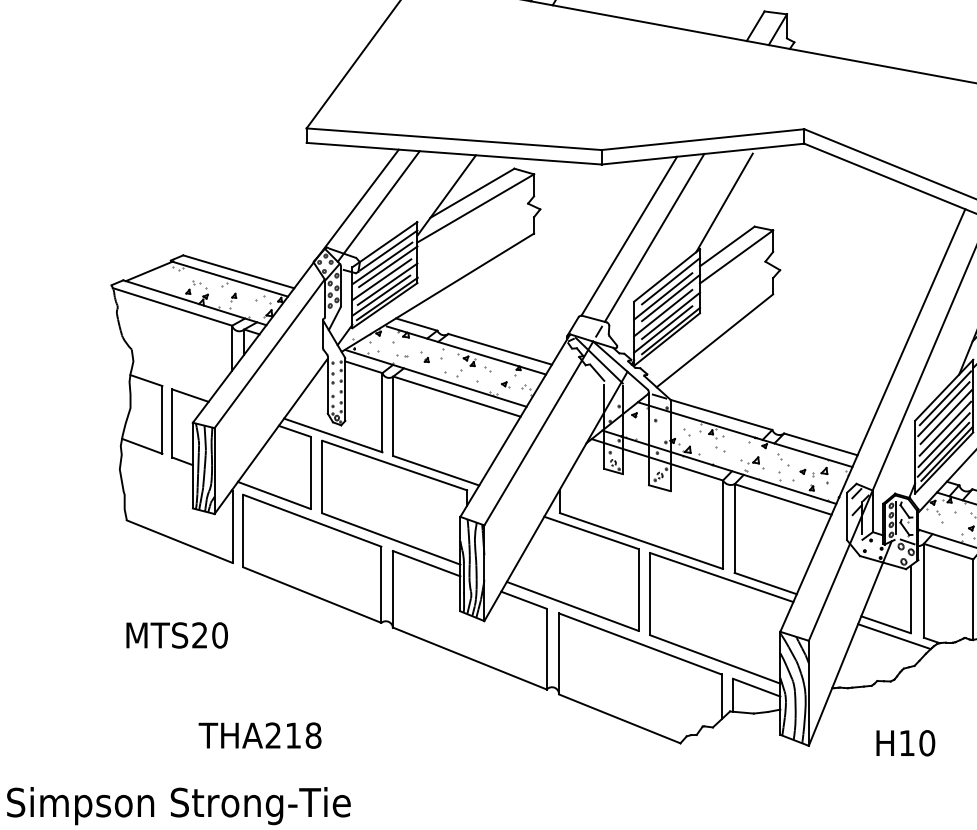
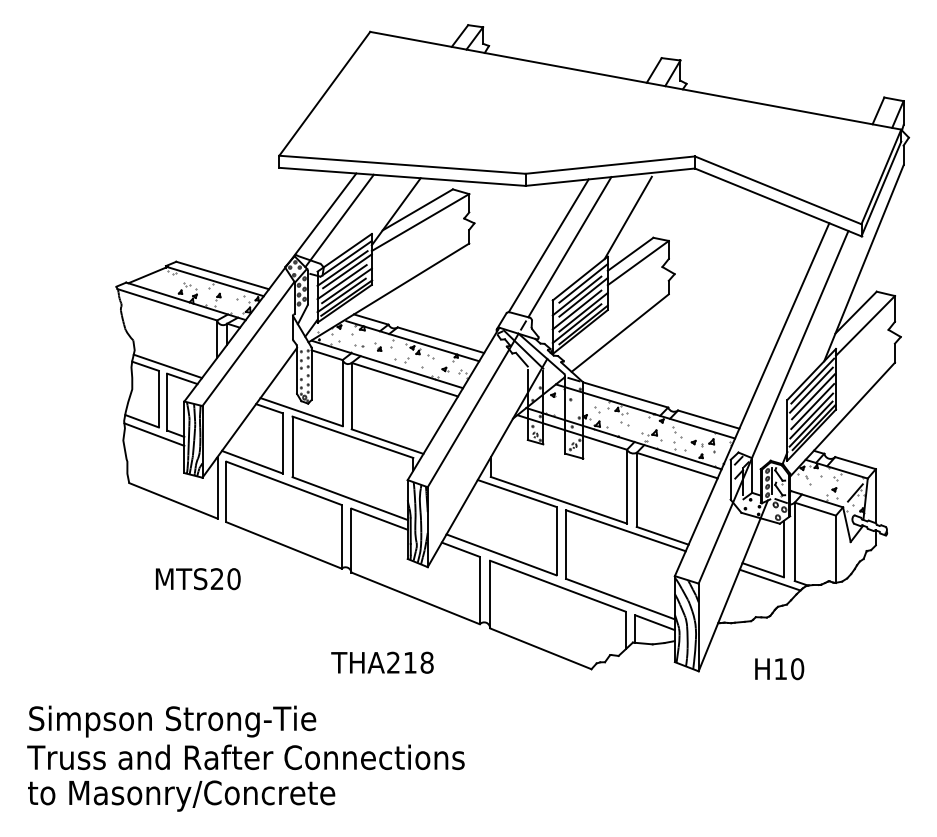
line: (172, 380) -> (167, 366), added
line: (157, 462) -> (154, 434), added
text: (177, 635) -> (198, 579), moved
text: (260, 735) -> (382, 662), moved

